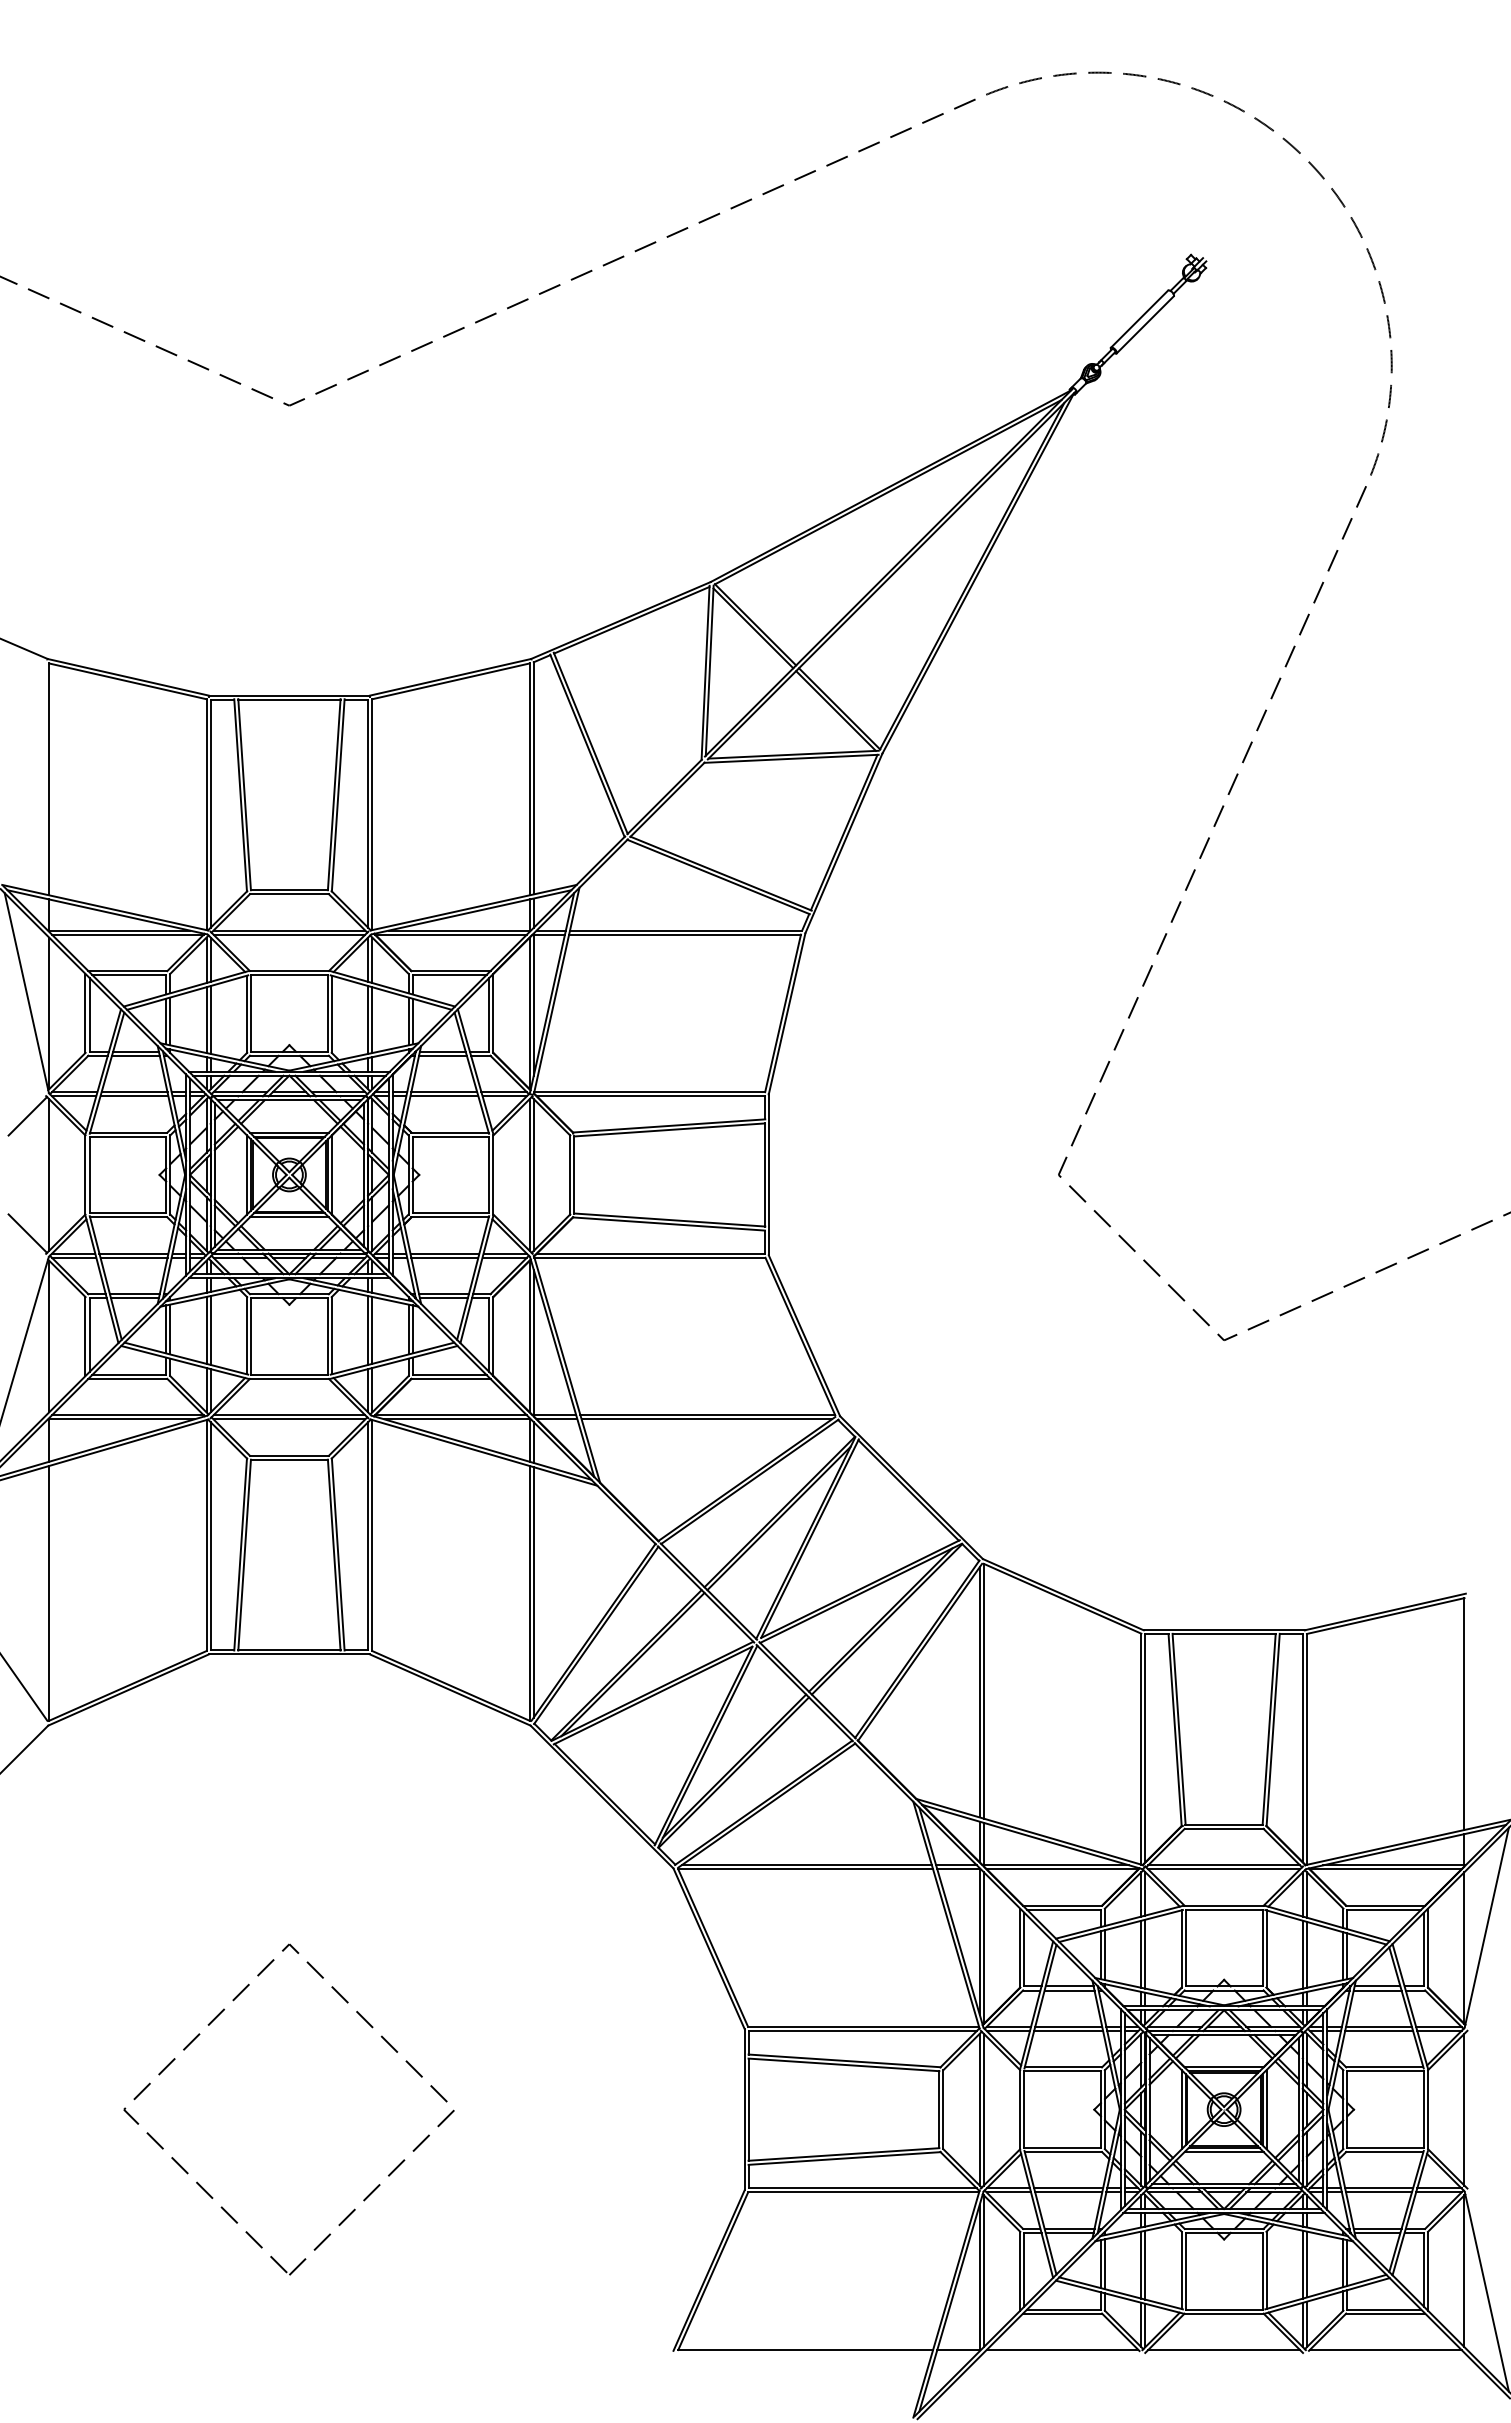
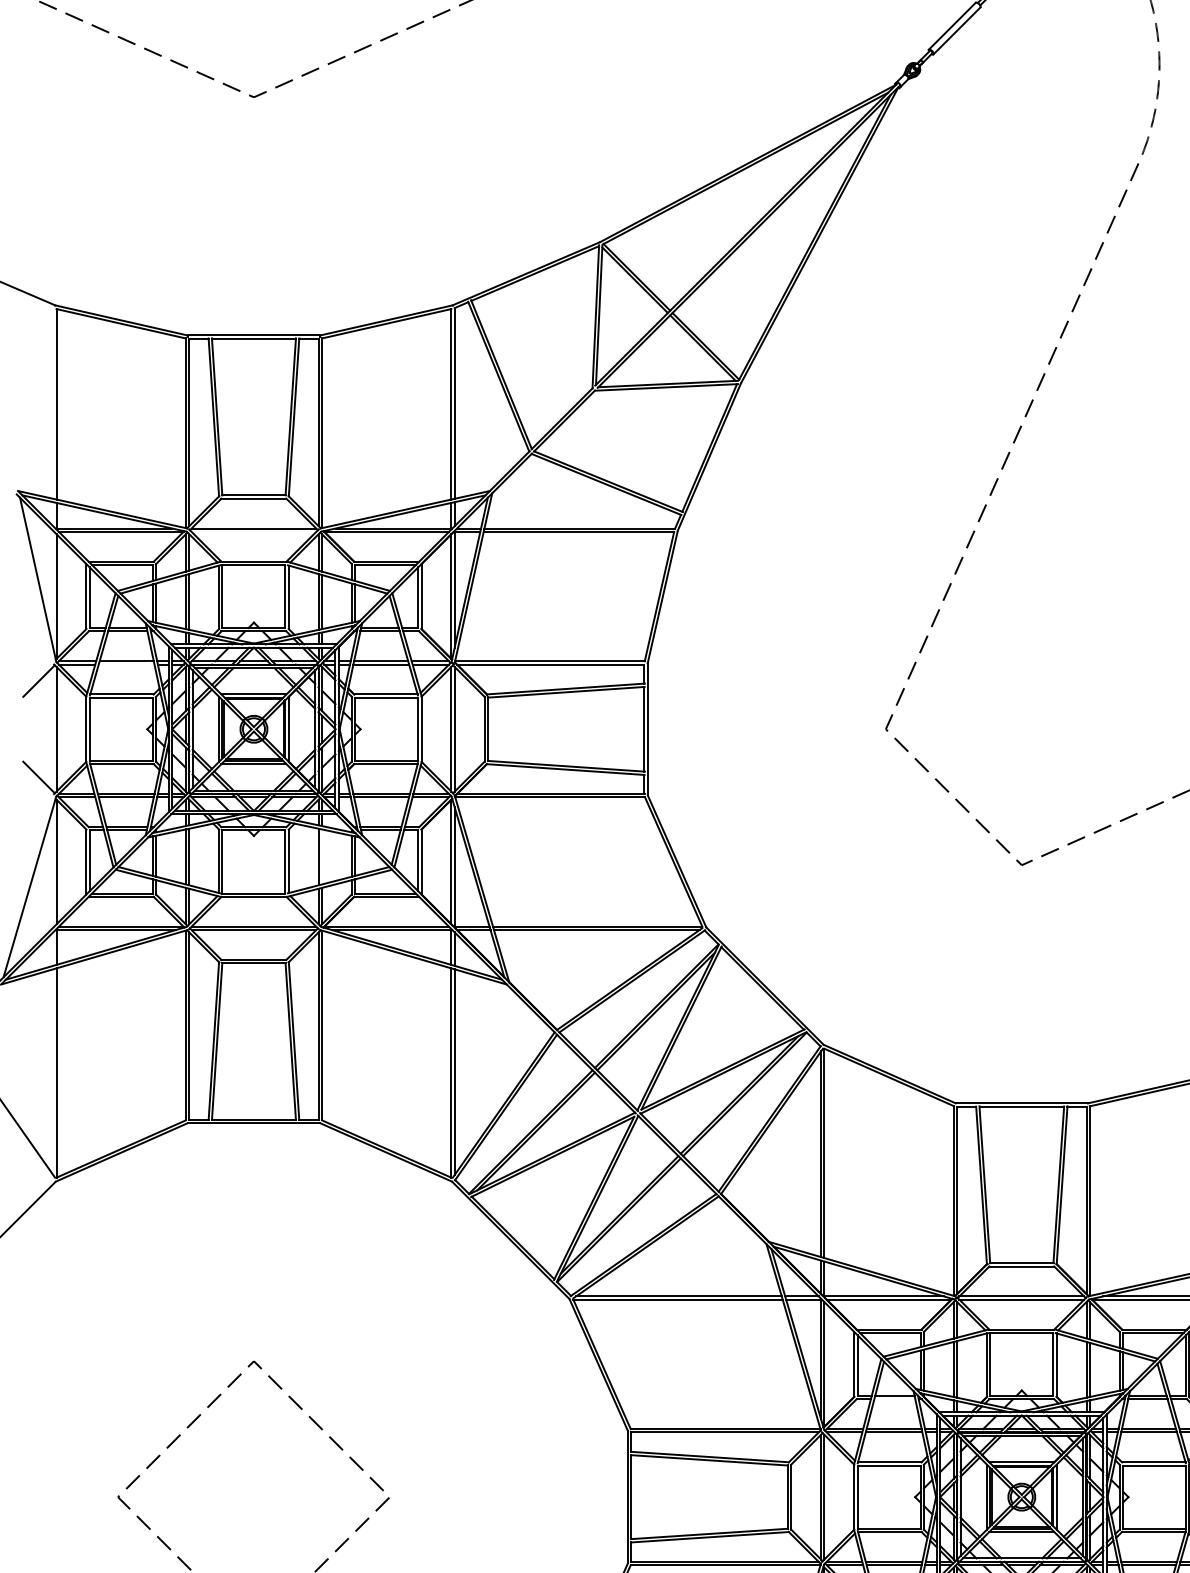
line: (289, 934) -> (254, 531), removed
line: (134, 1096) -> (126, 664), removed
line: (372, 1329) -> (322, 856), removed
line: (1069, 1990) -> (894, 1399), removed

